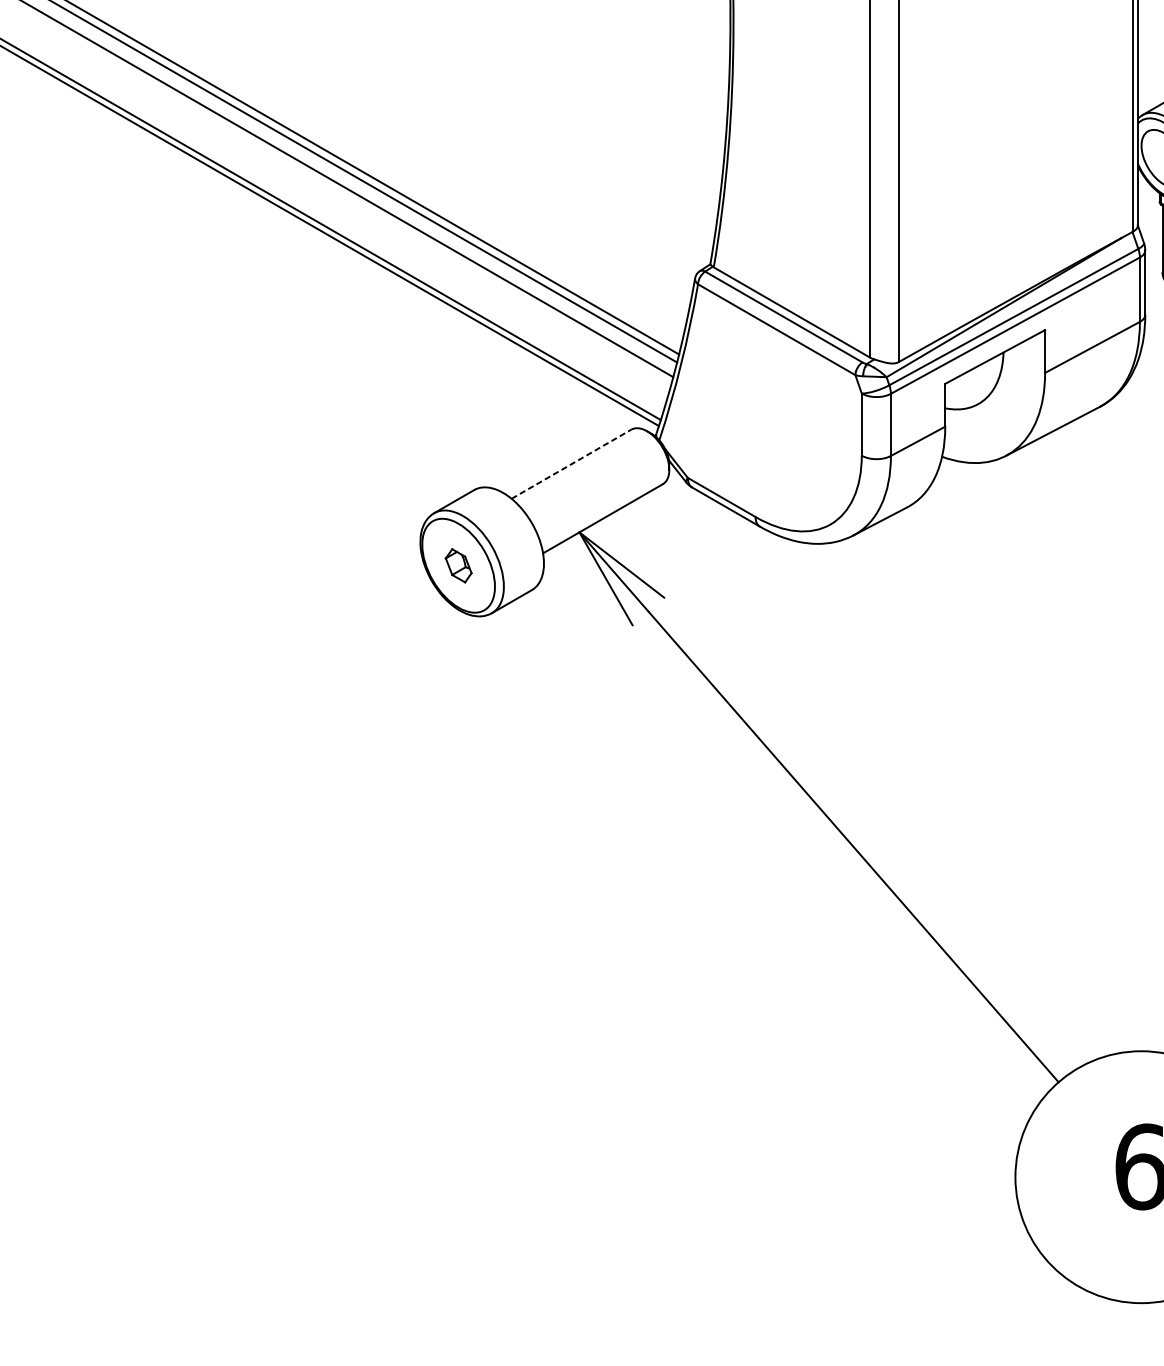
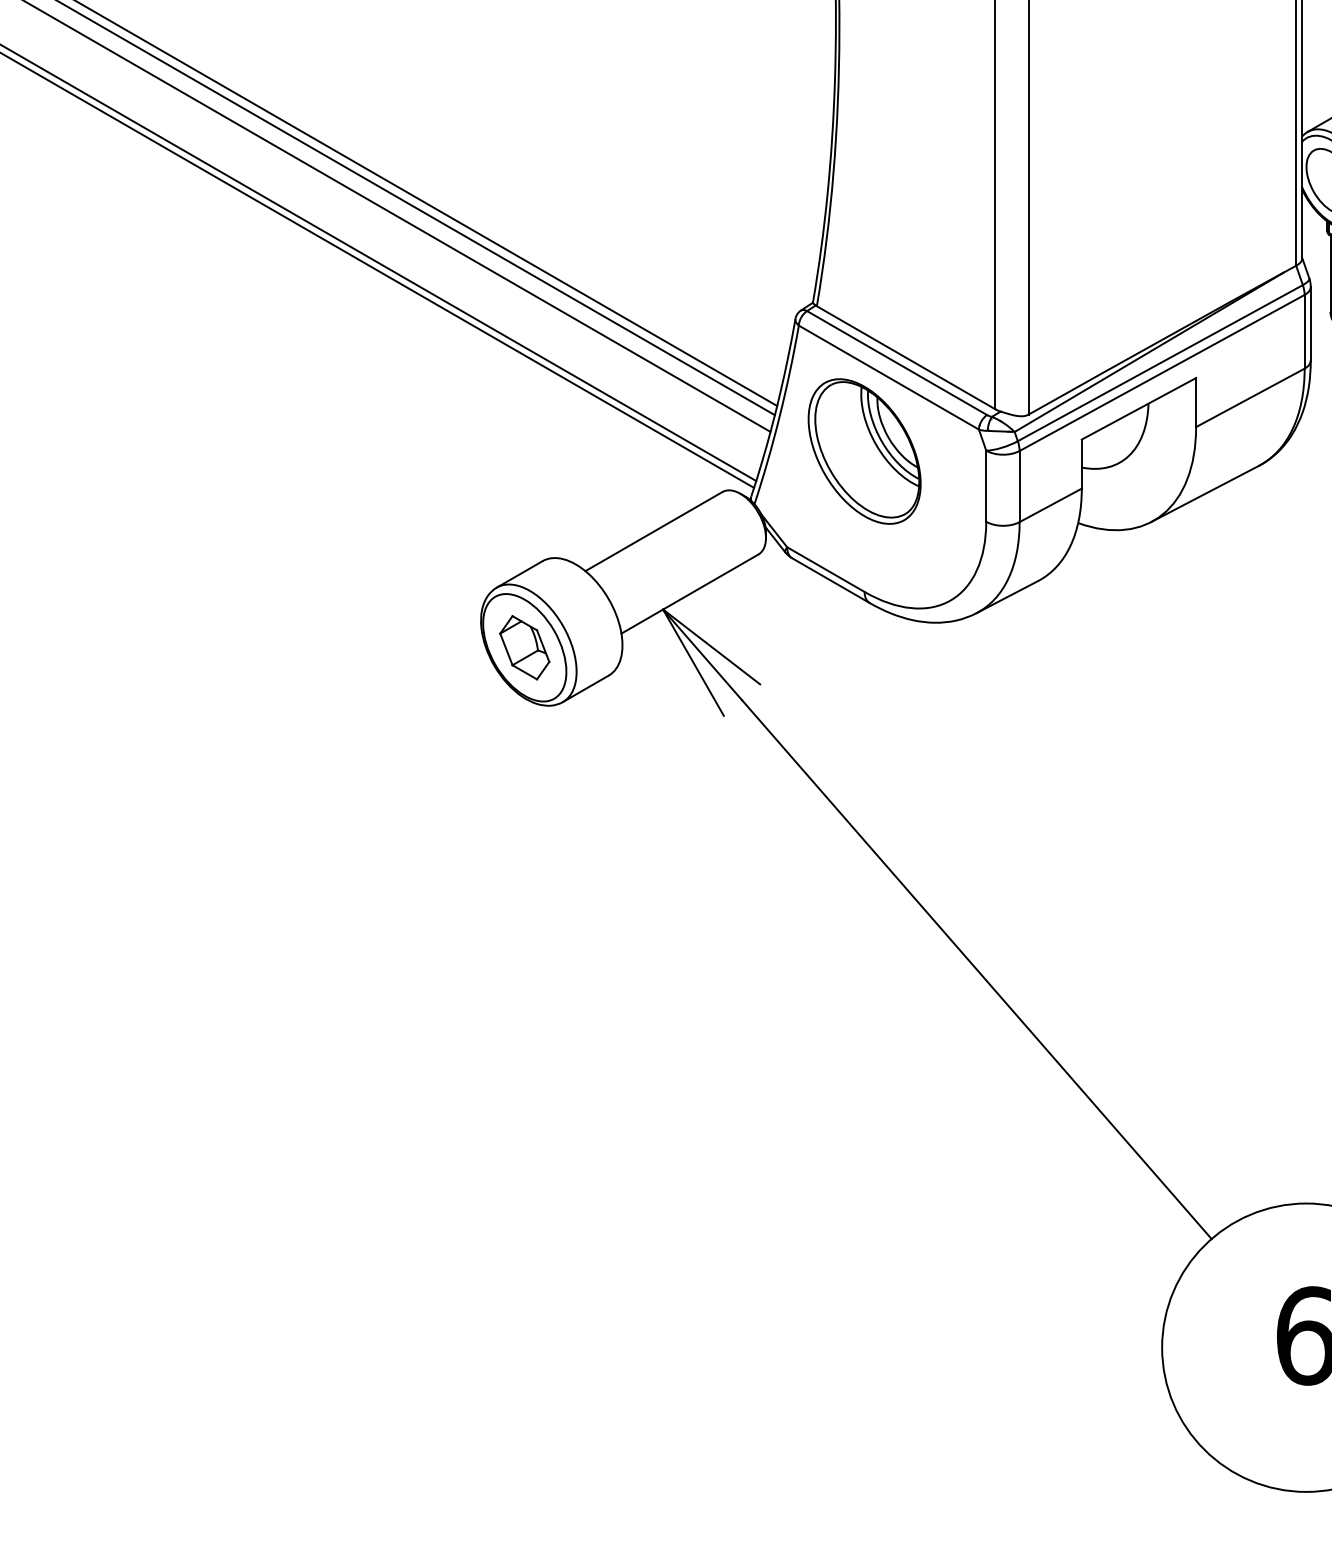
part: (755, 394) -> (864, 451), added
line: (571, 464) -> (654, 531), dashed -> solid
part: (458, 565) -> (524, 647), size x1.67

